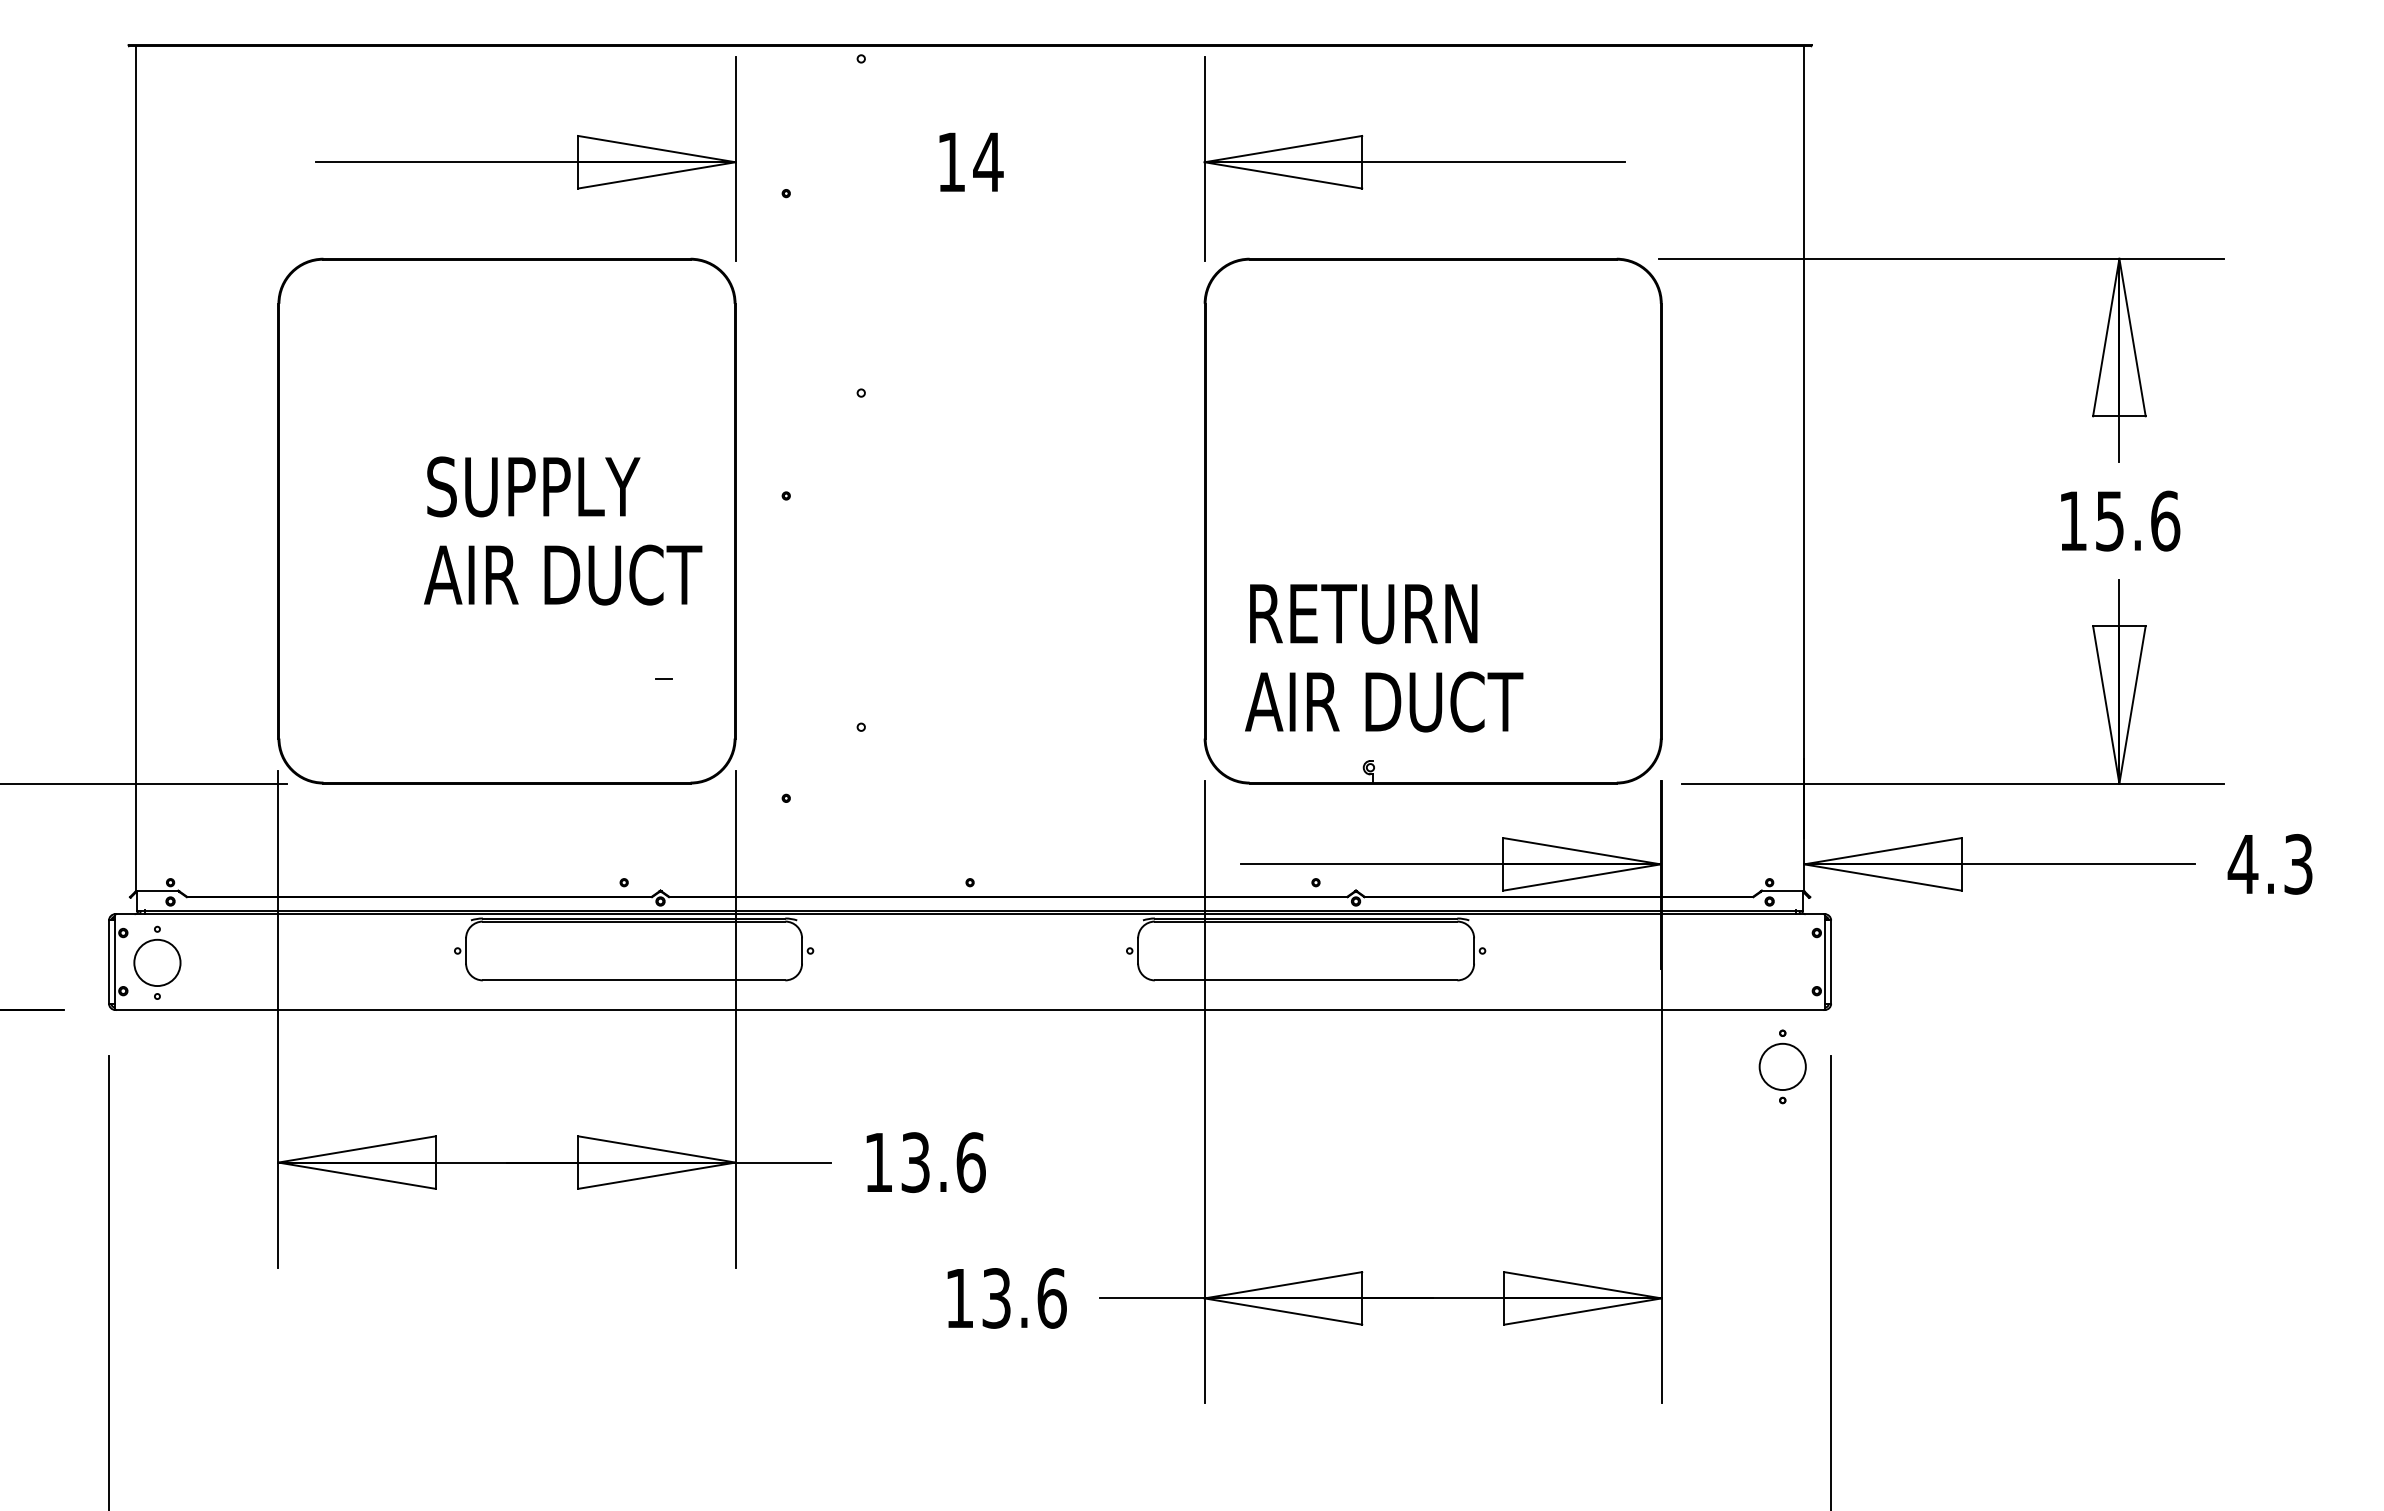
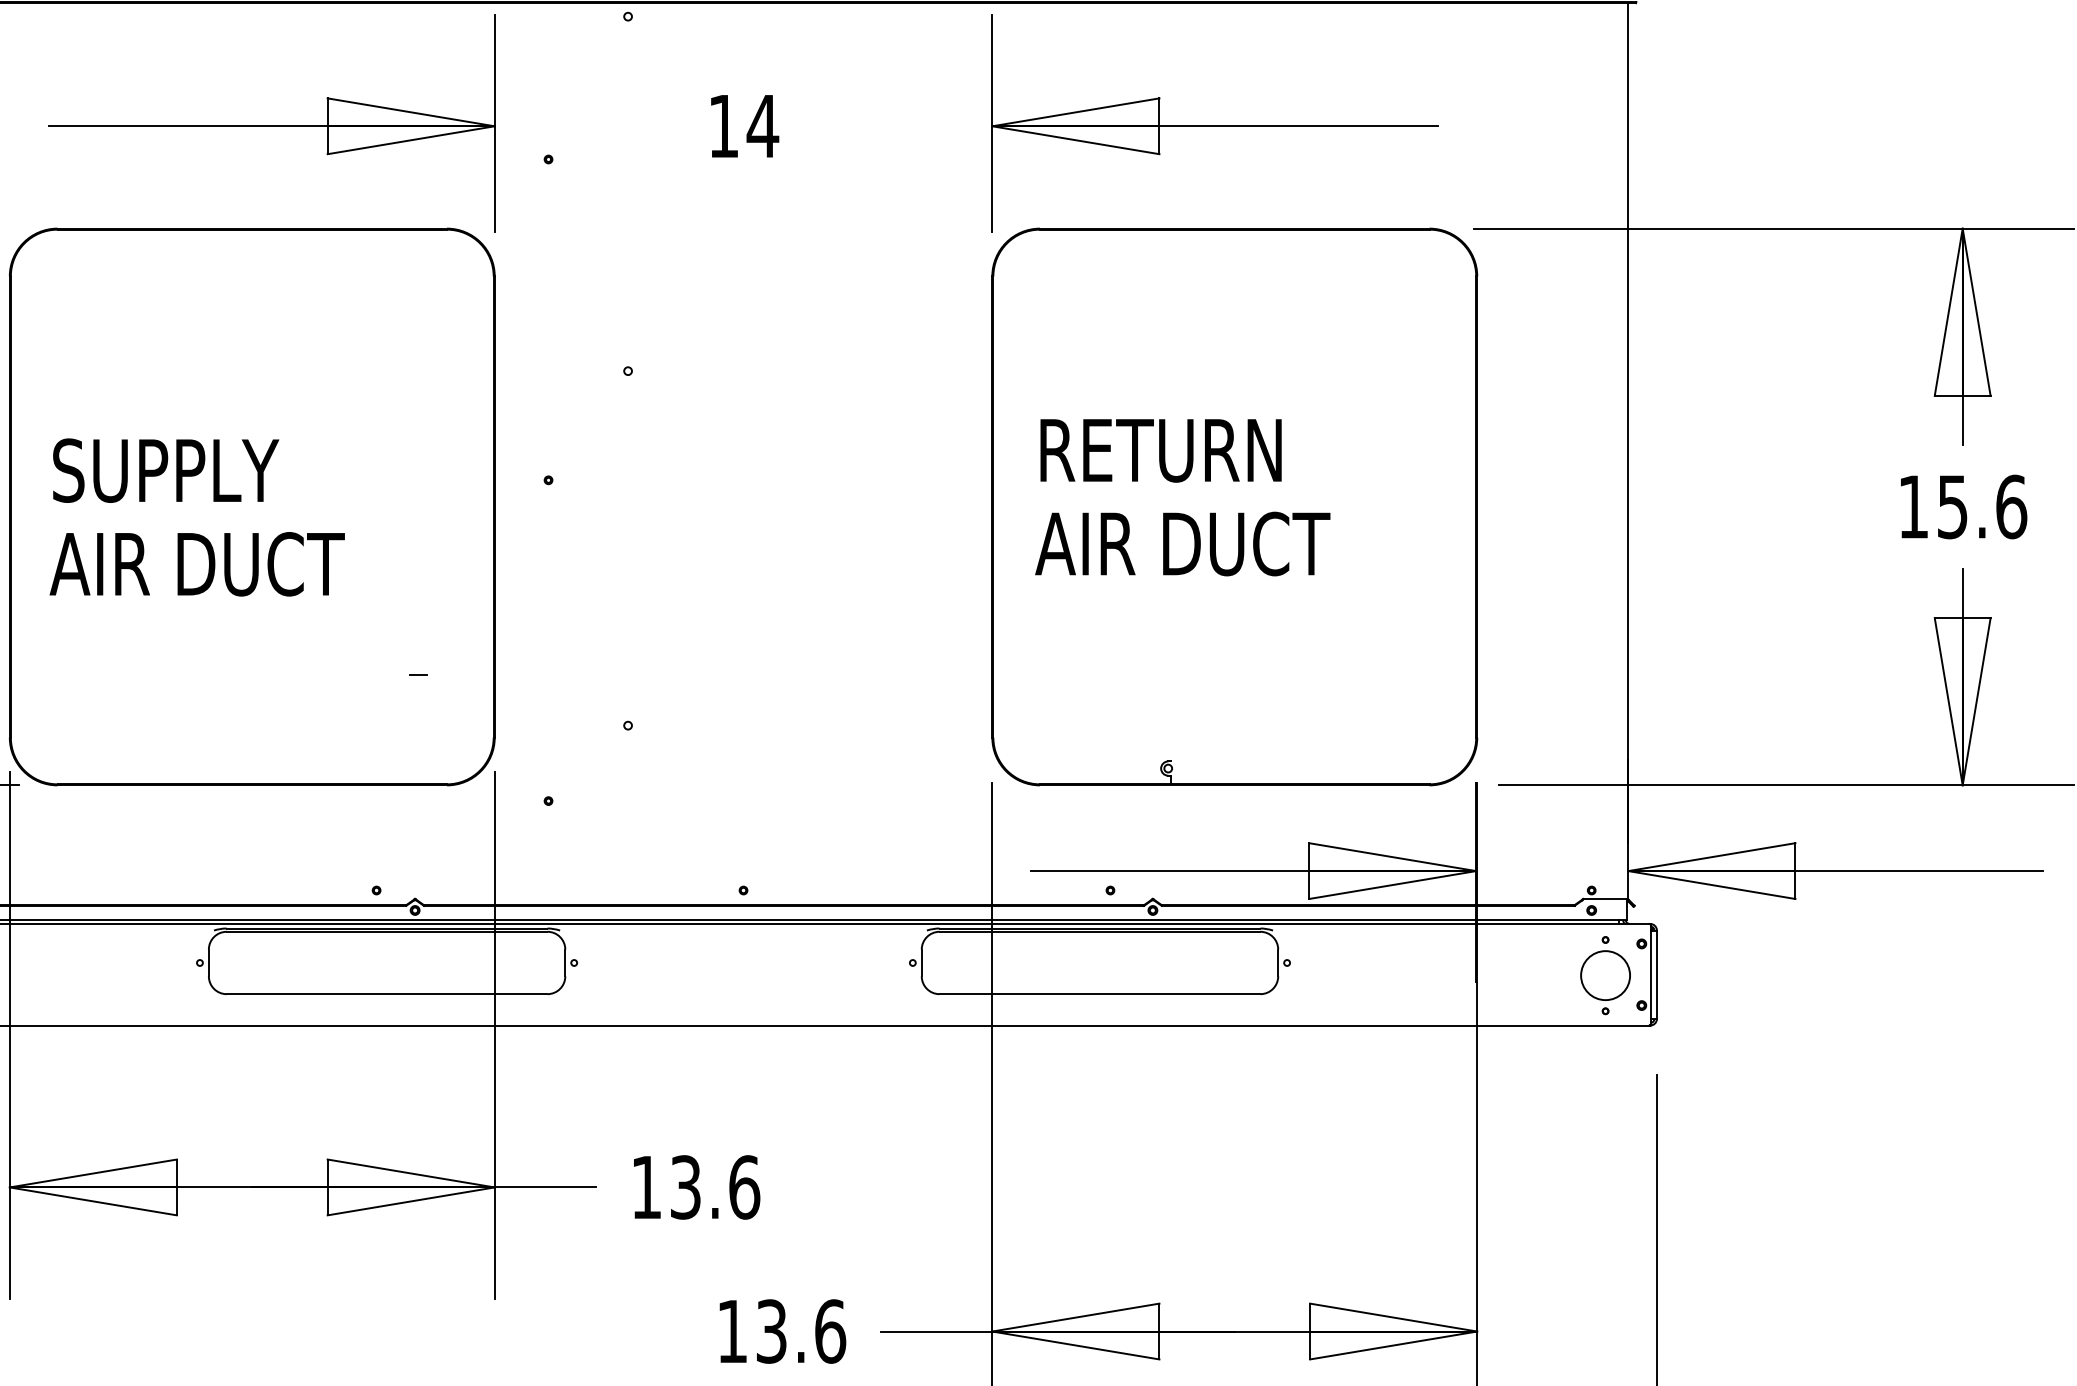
text: (563, 530) -> (197, 516), moved
text: (1384, 658) -> (1183, 497), moved
part: (1782, 1066) -> (1605, 975), moved

